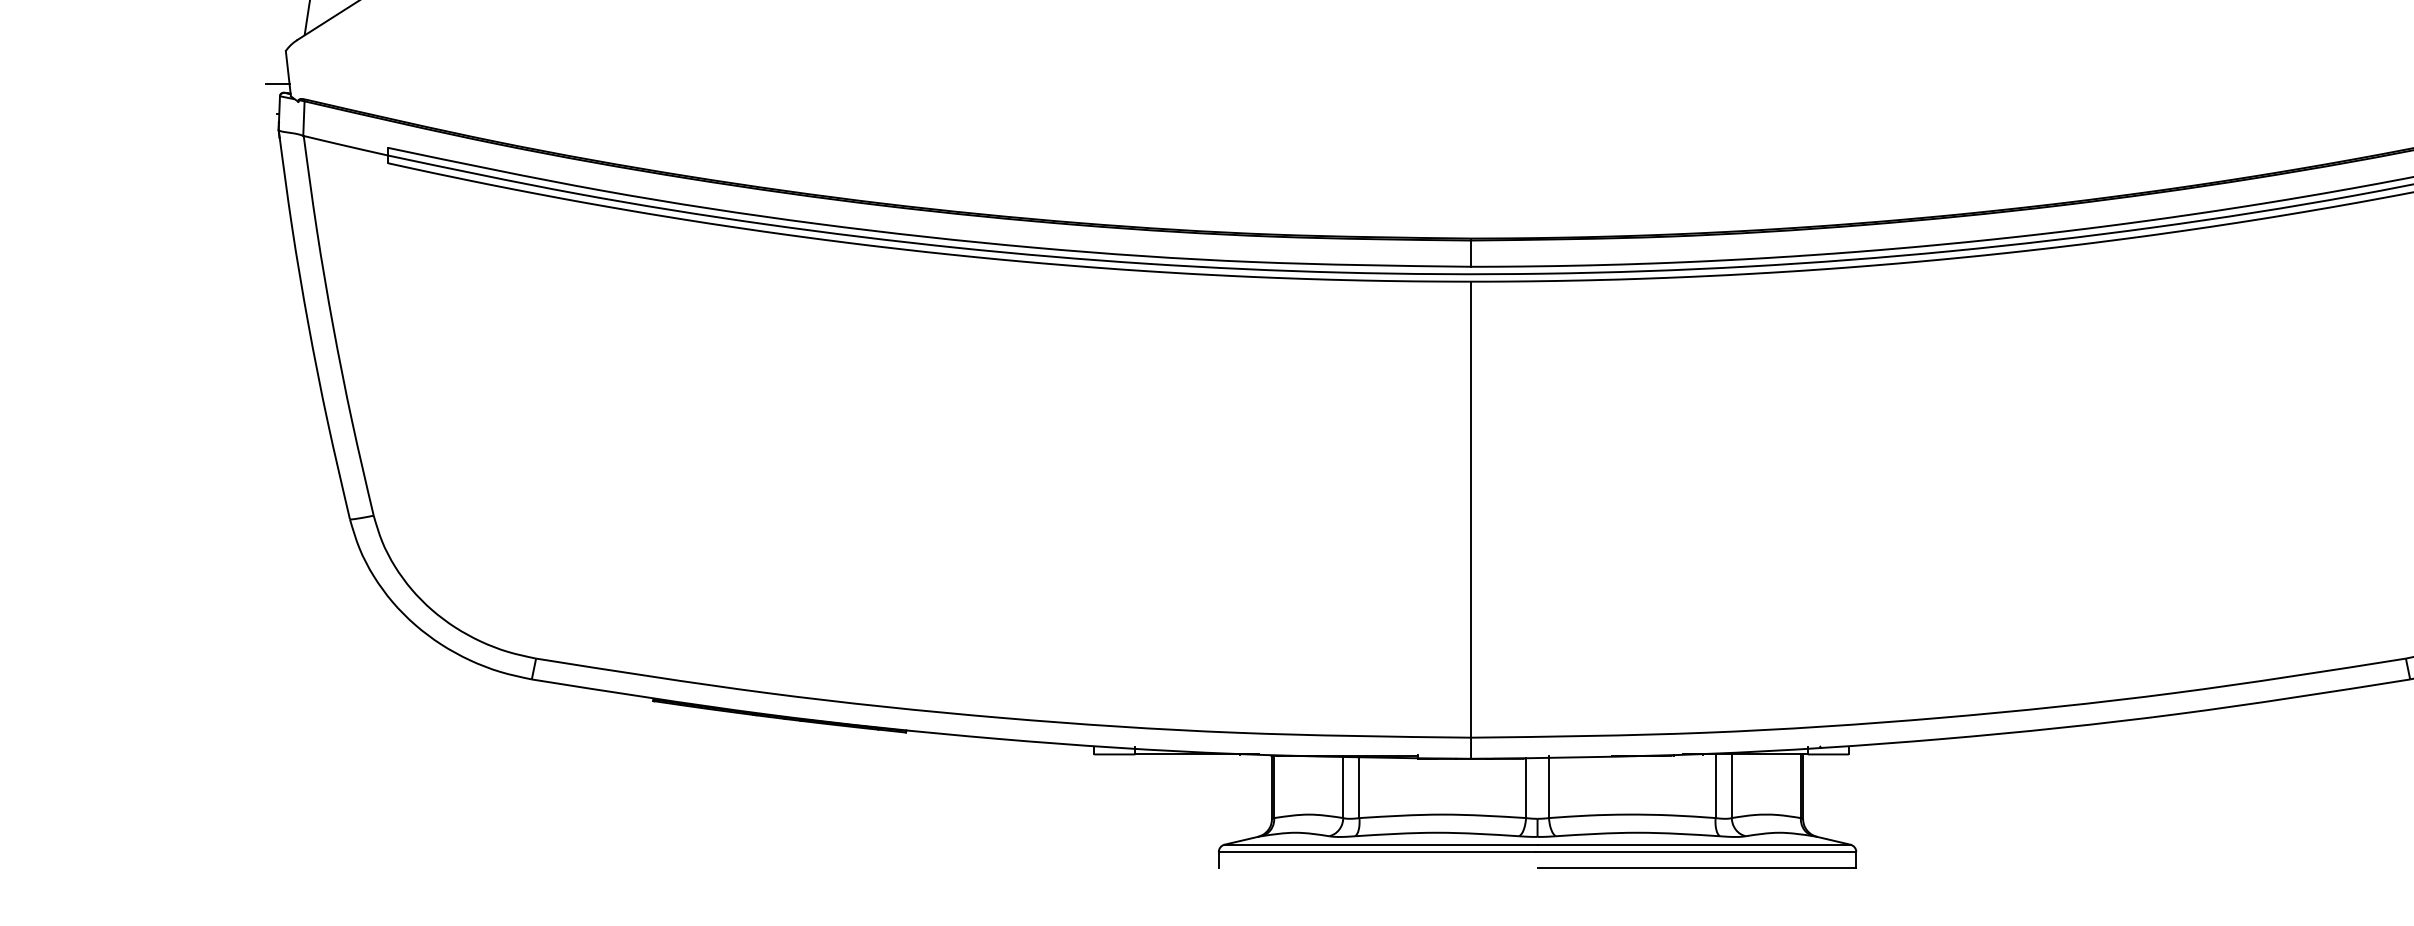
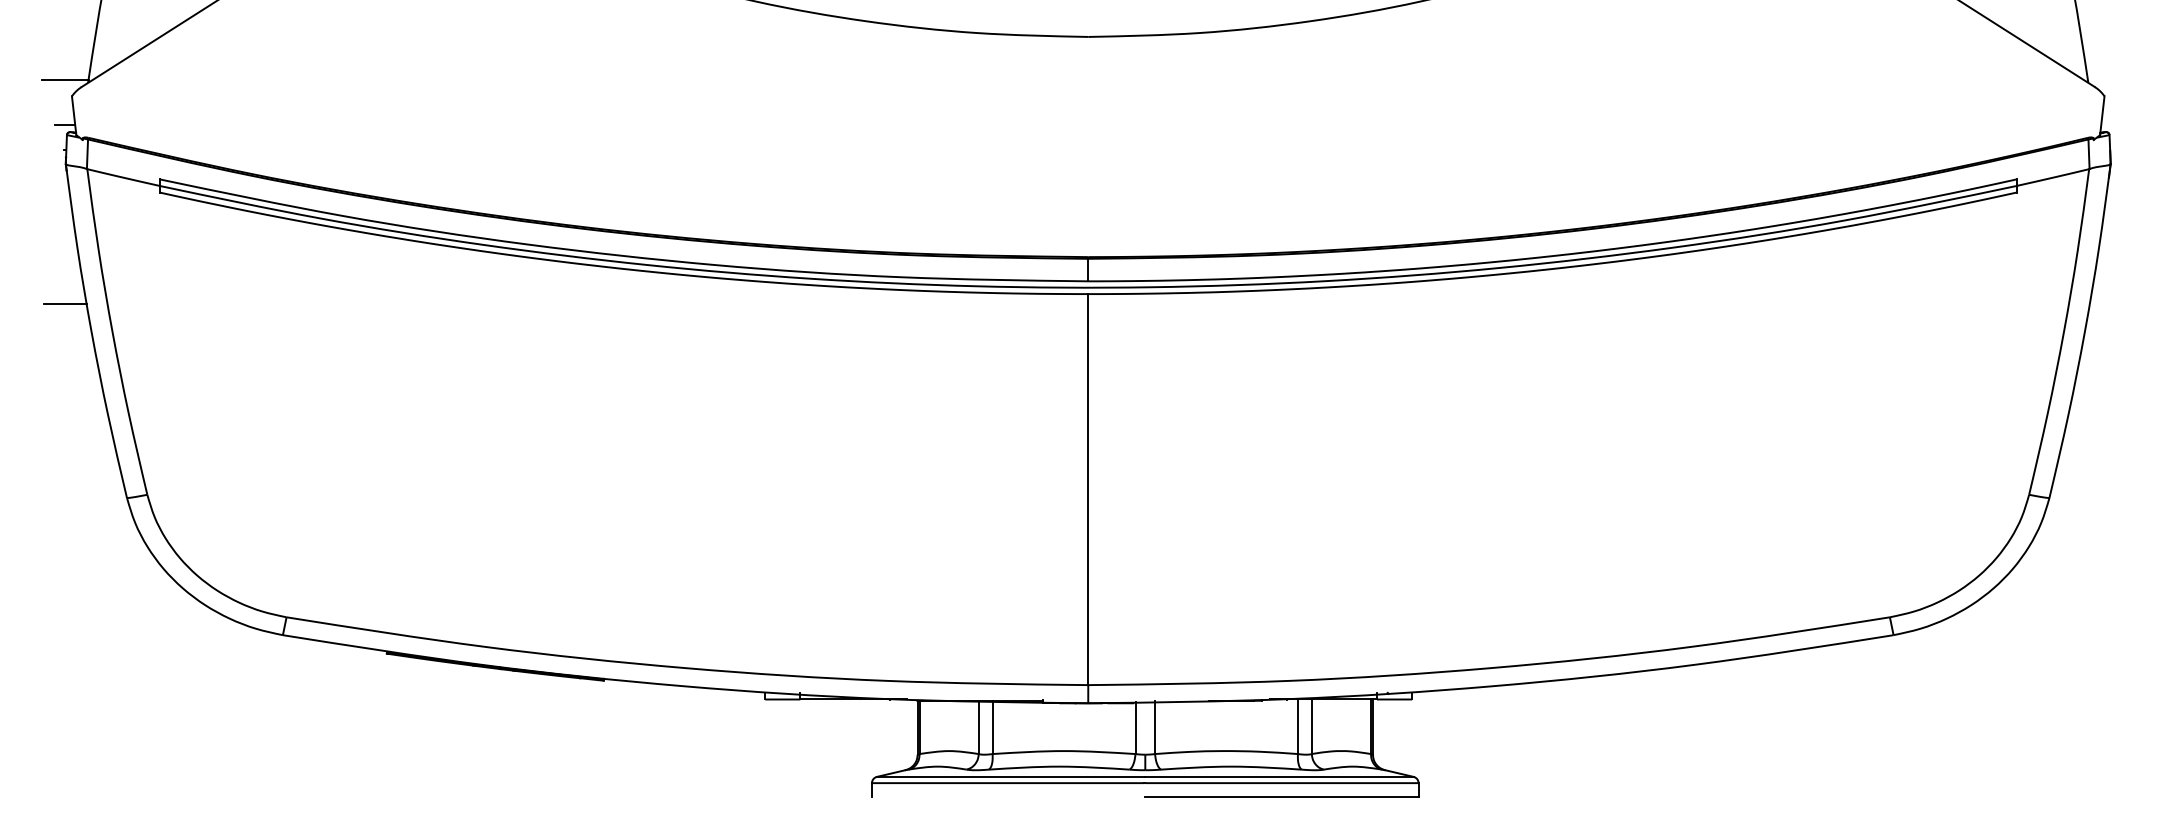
line: (277, 31) -> (64, 79), added
line: (277, 292) -> (64, 303), added

